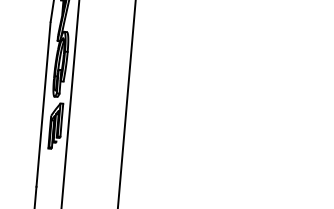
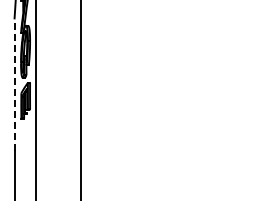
line: (43, 104) -> (14, 84), solid -> dashed

